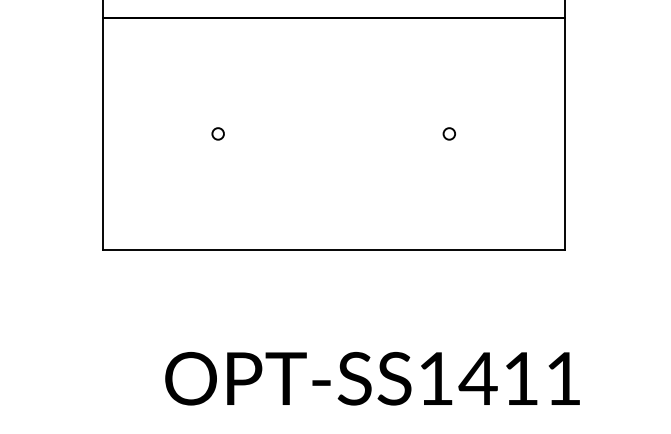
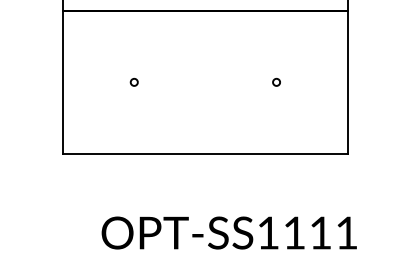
text: (478, 377) -> (294, 232), OPT-SS1411 -> OPT-SS1111

